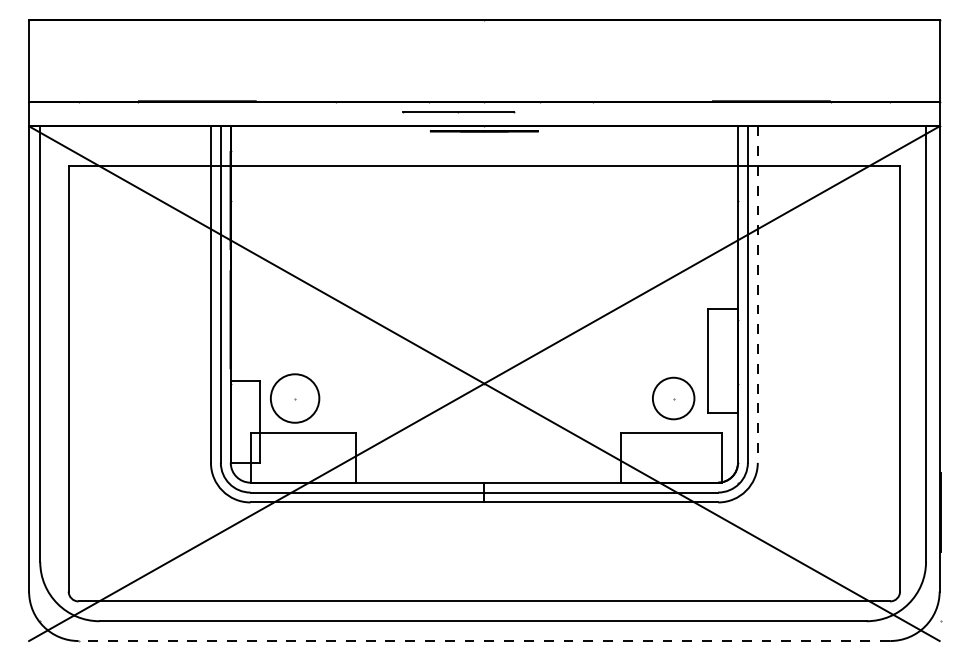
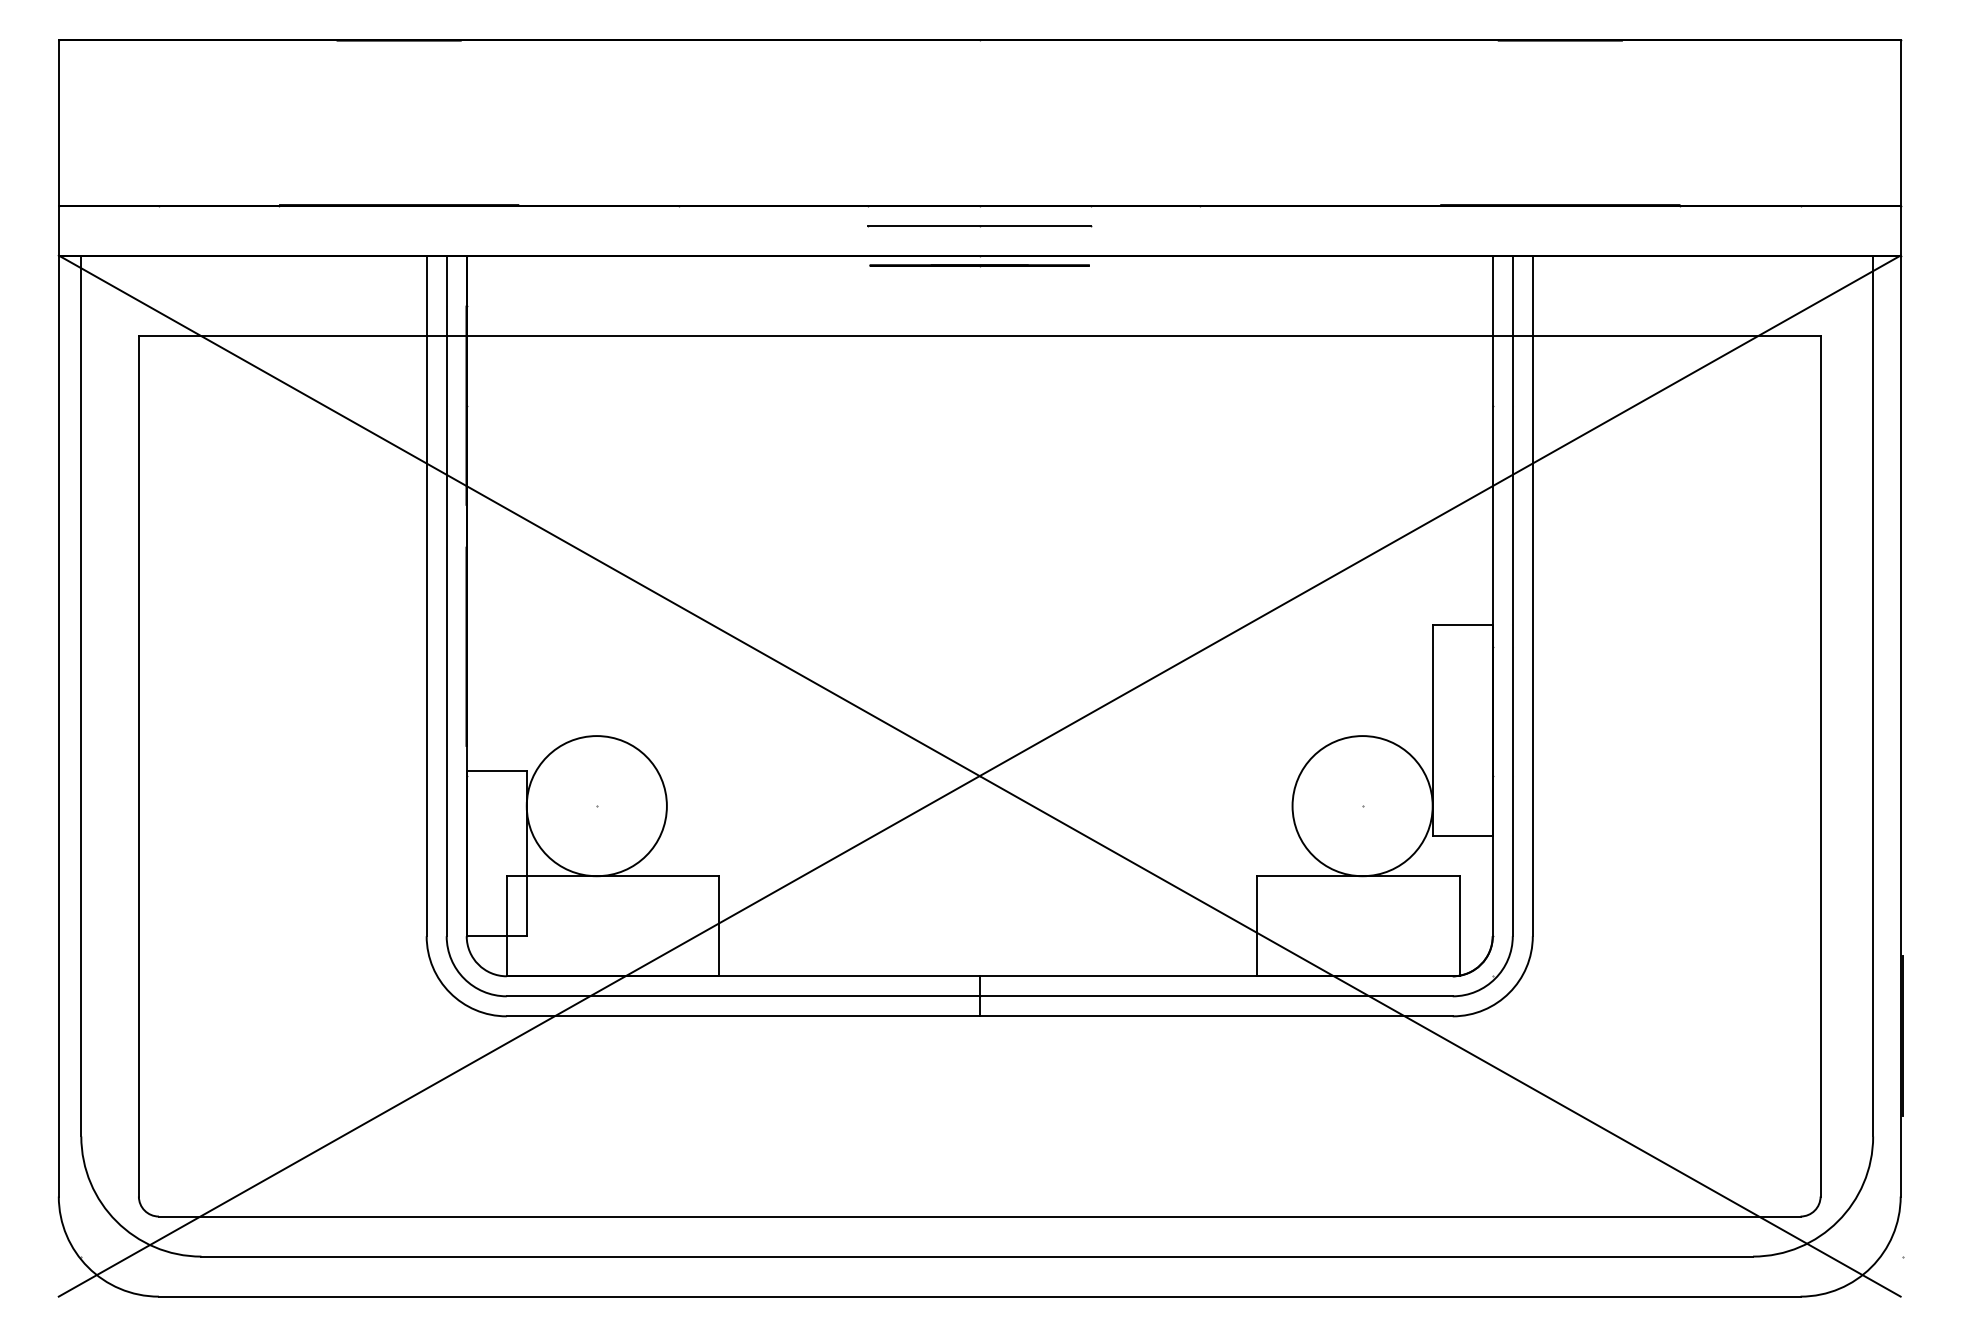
line: (458, 112) -> (979, 227), moved
line: (757, 295) -> (1532, 597), dashed -> solid
circle: (294, 398) -> (595, 806), size x1.43
circle: (673, 398) -> (1362, 806), size x1.67
line: (484, 641) -> (979, 1297), dashed -> solid

